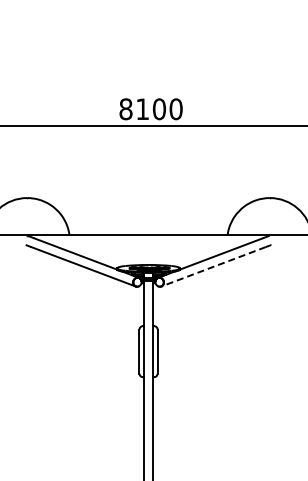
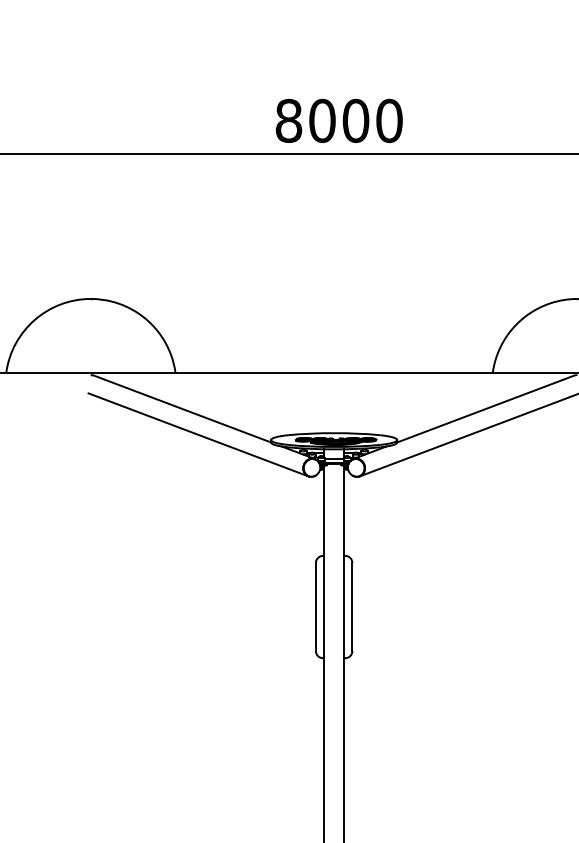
text: (142, 109) -> (321, 121), 8100 -> 8000
line: (213, 266) -> (464, 436), dashed -> solid

